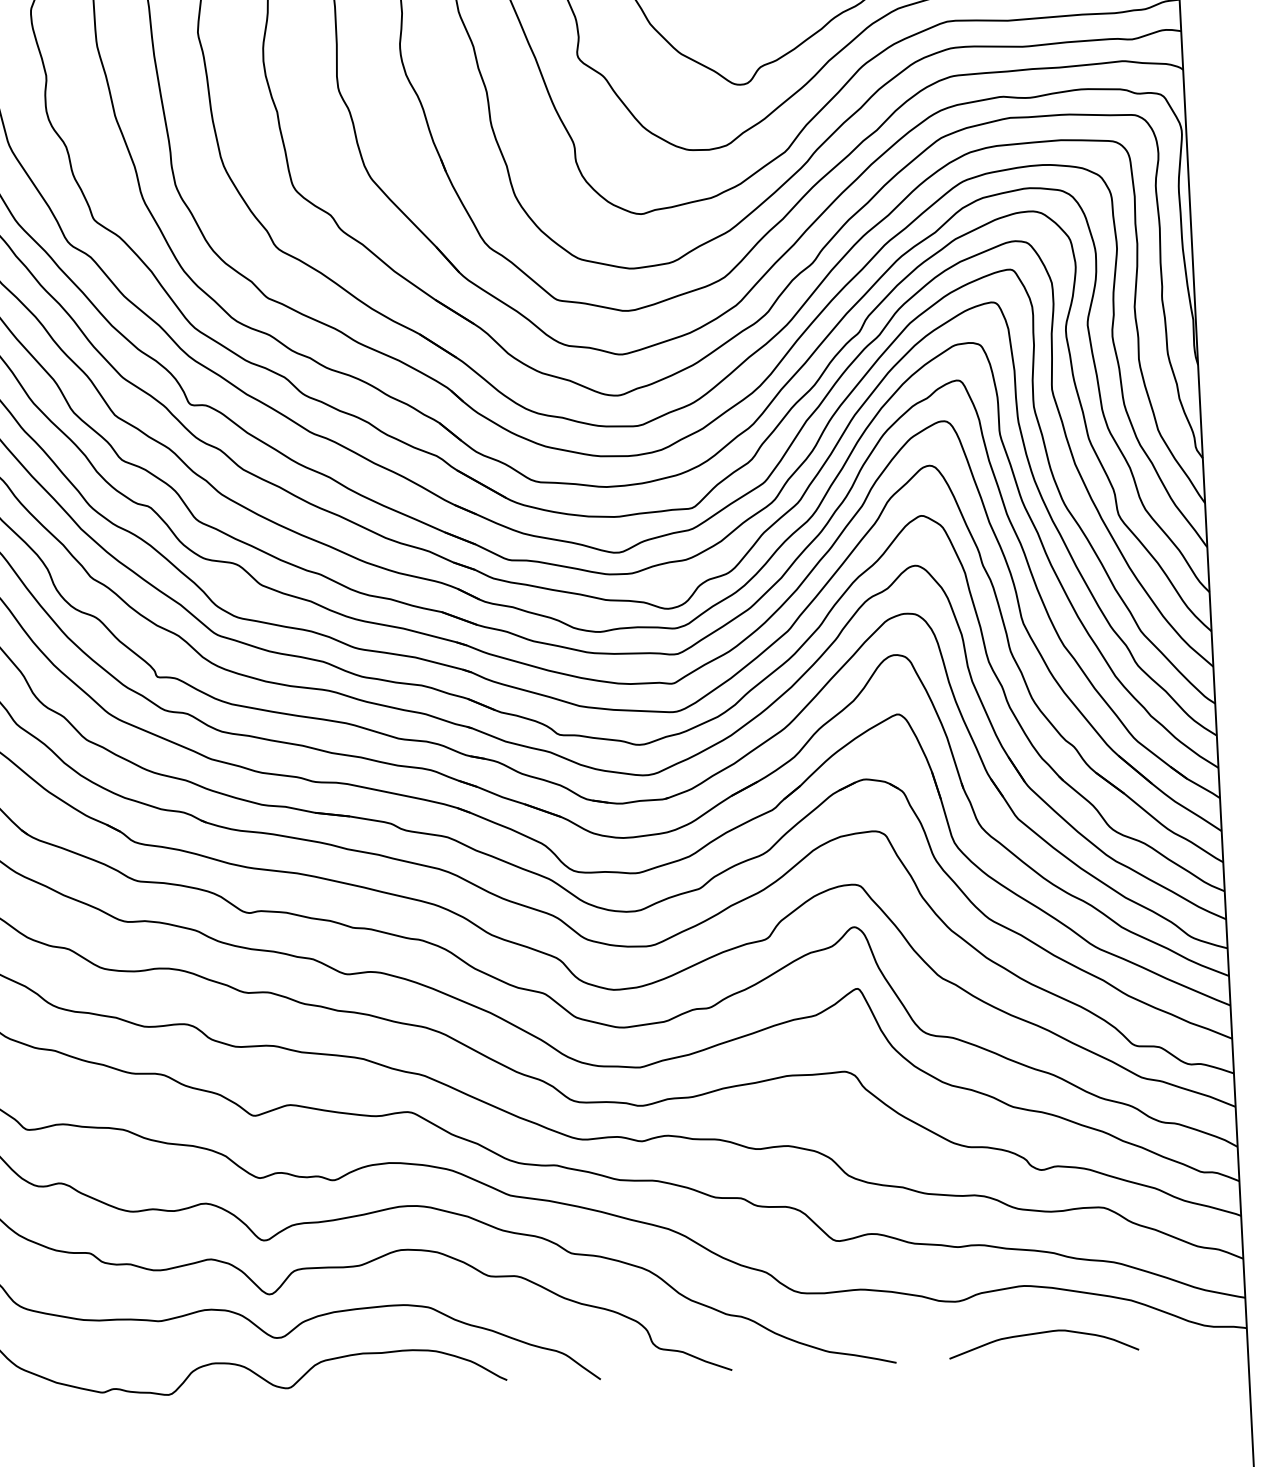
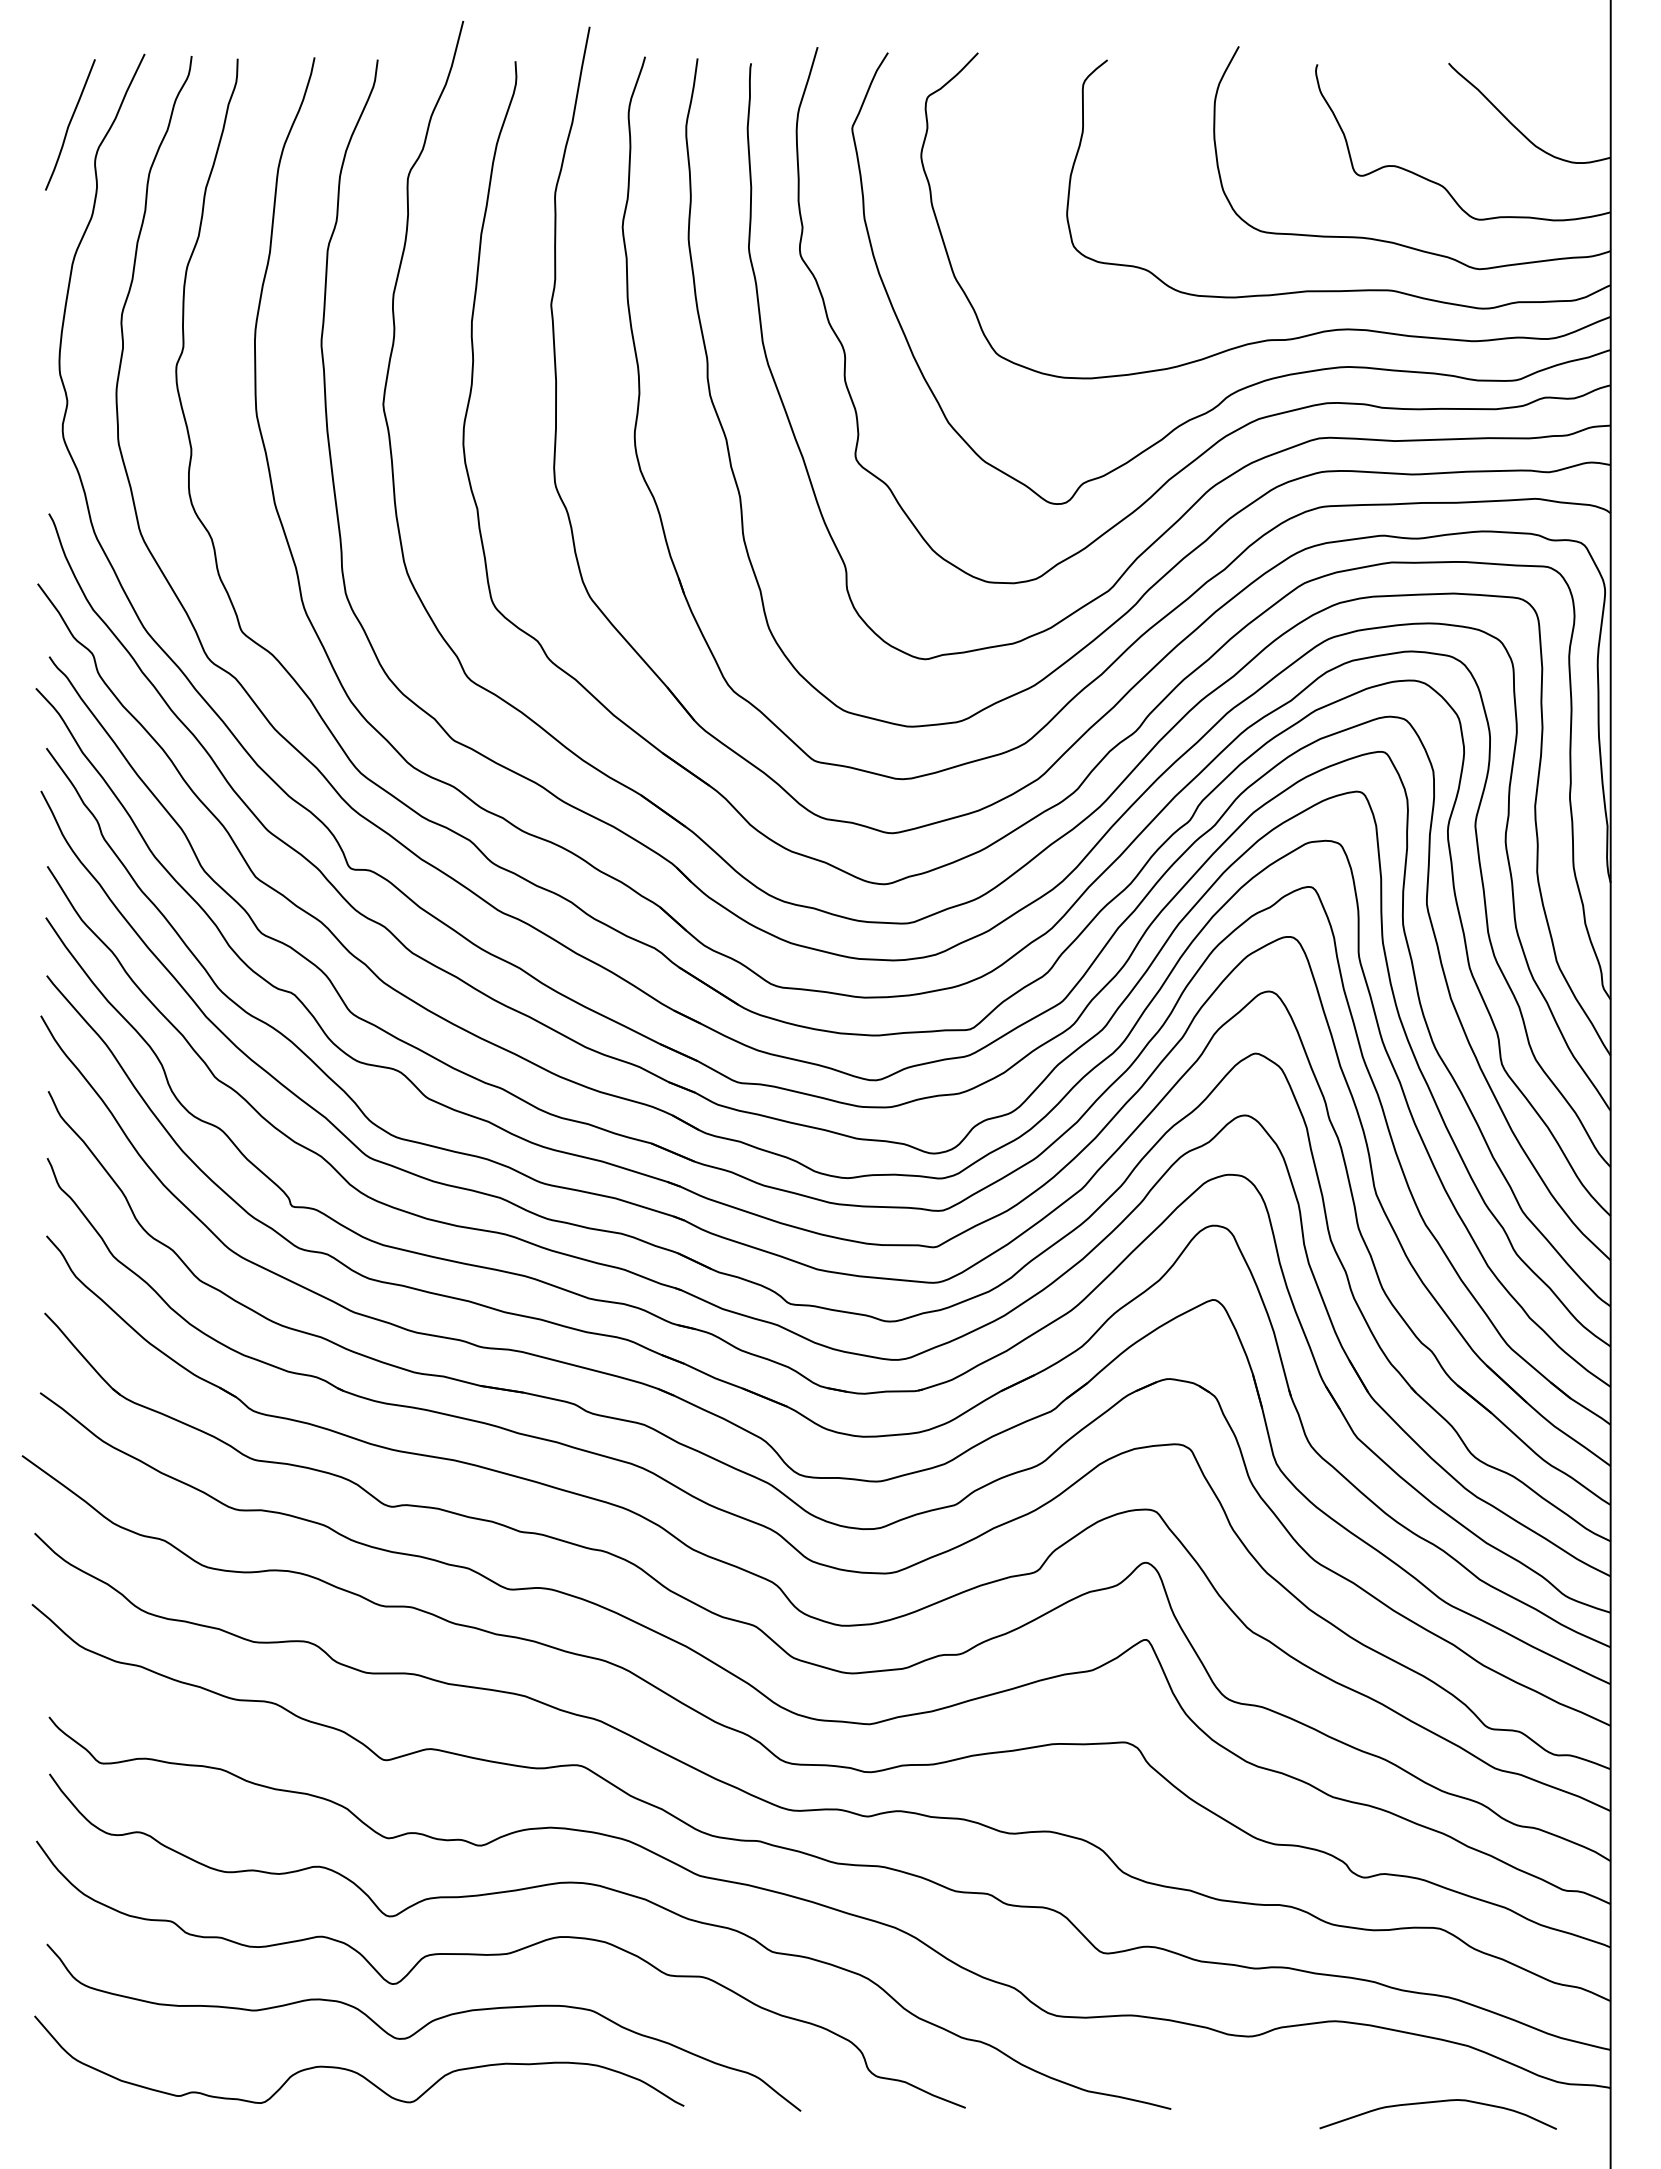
curve: (1042, 1333) -> (1437, 2102), moved

